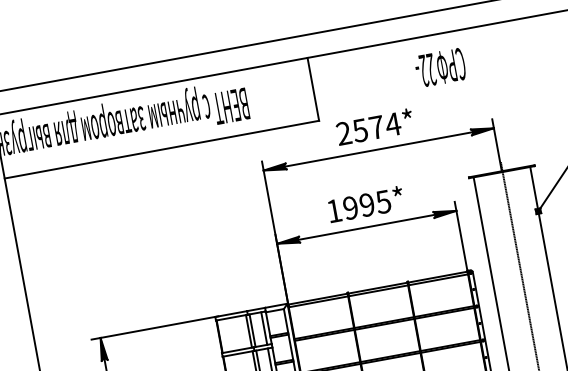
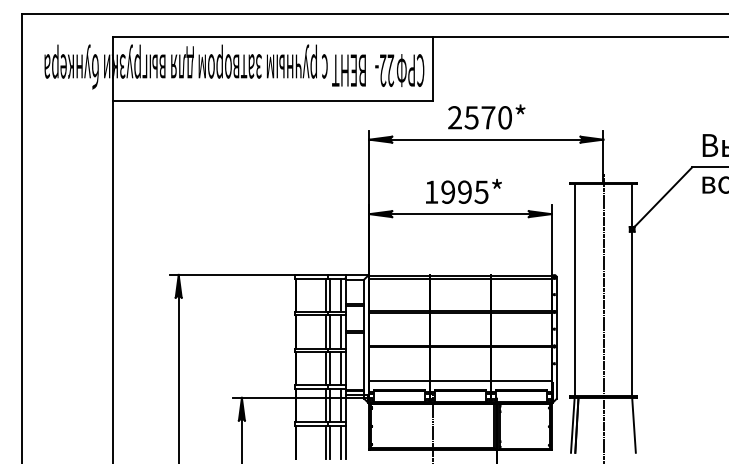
text: (440, 67) -> (399, 70), moved
text: (392, 124) -> (504, 117), 2574* -> 2570*

